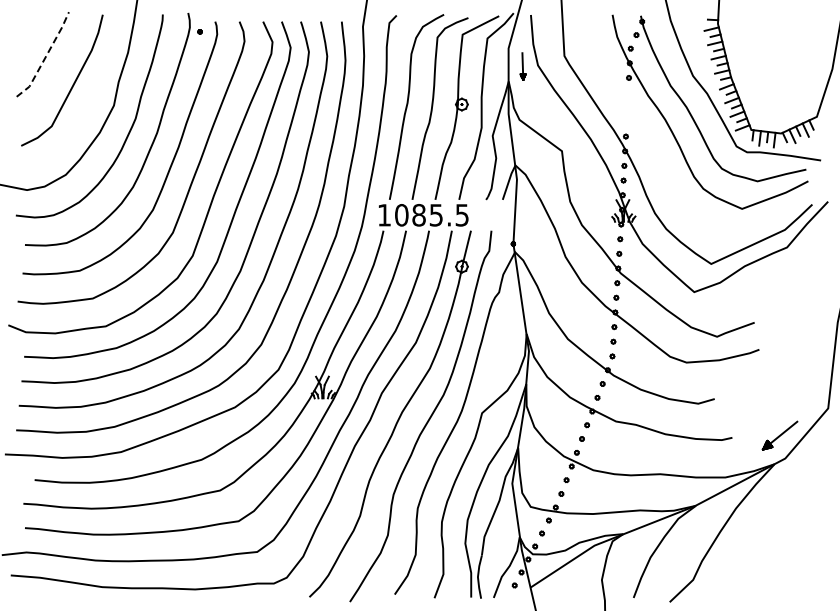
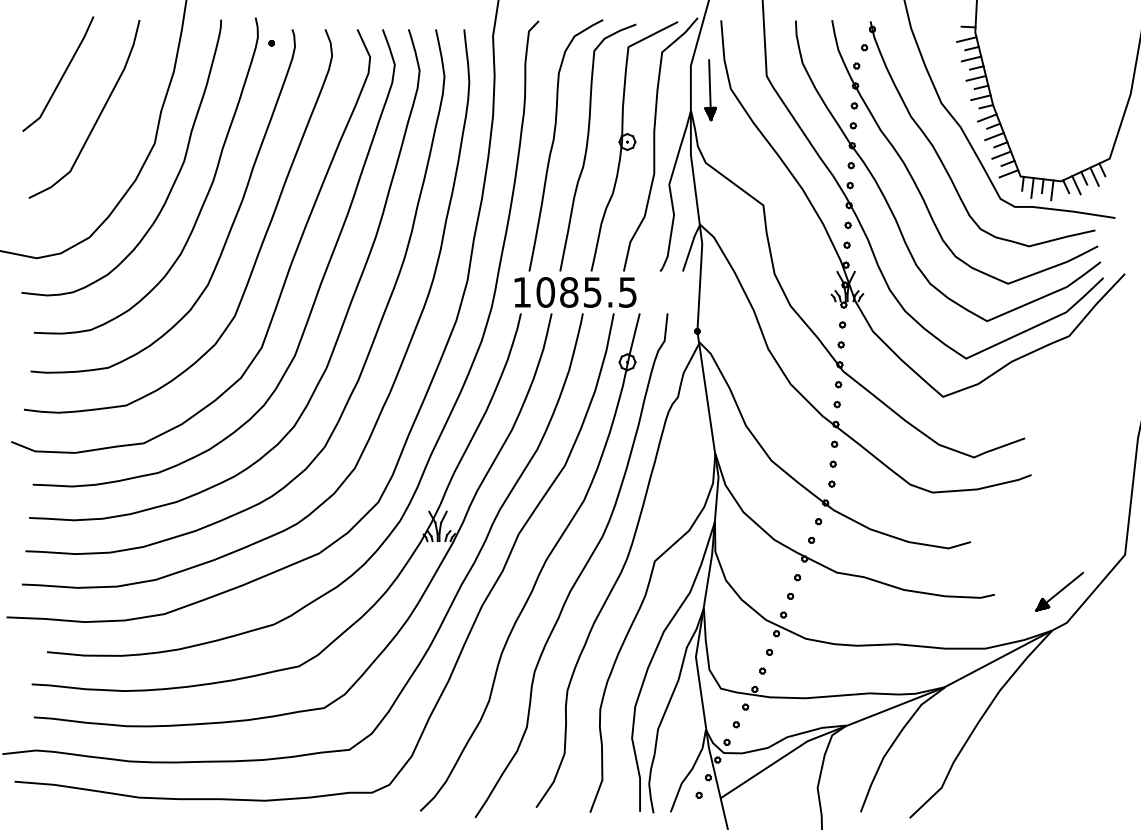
line: (45, 57) -> (61, 78), dashed -> solid
part: (522, 66) -> (709, 90), size x1.67
part: (653, 147) -> (887, 200), added

